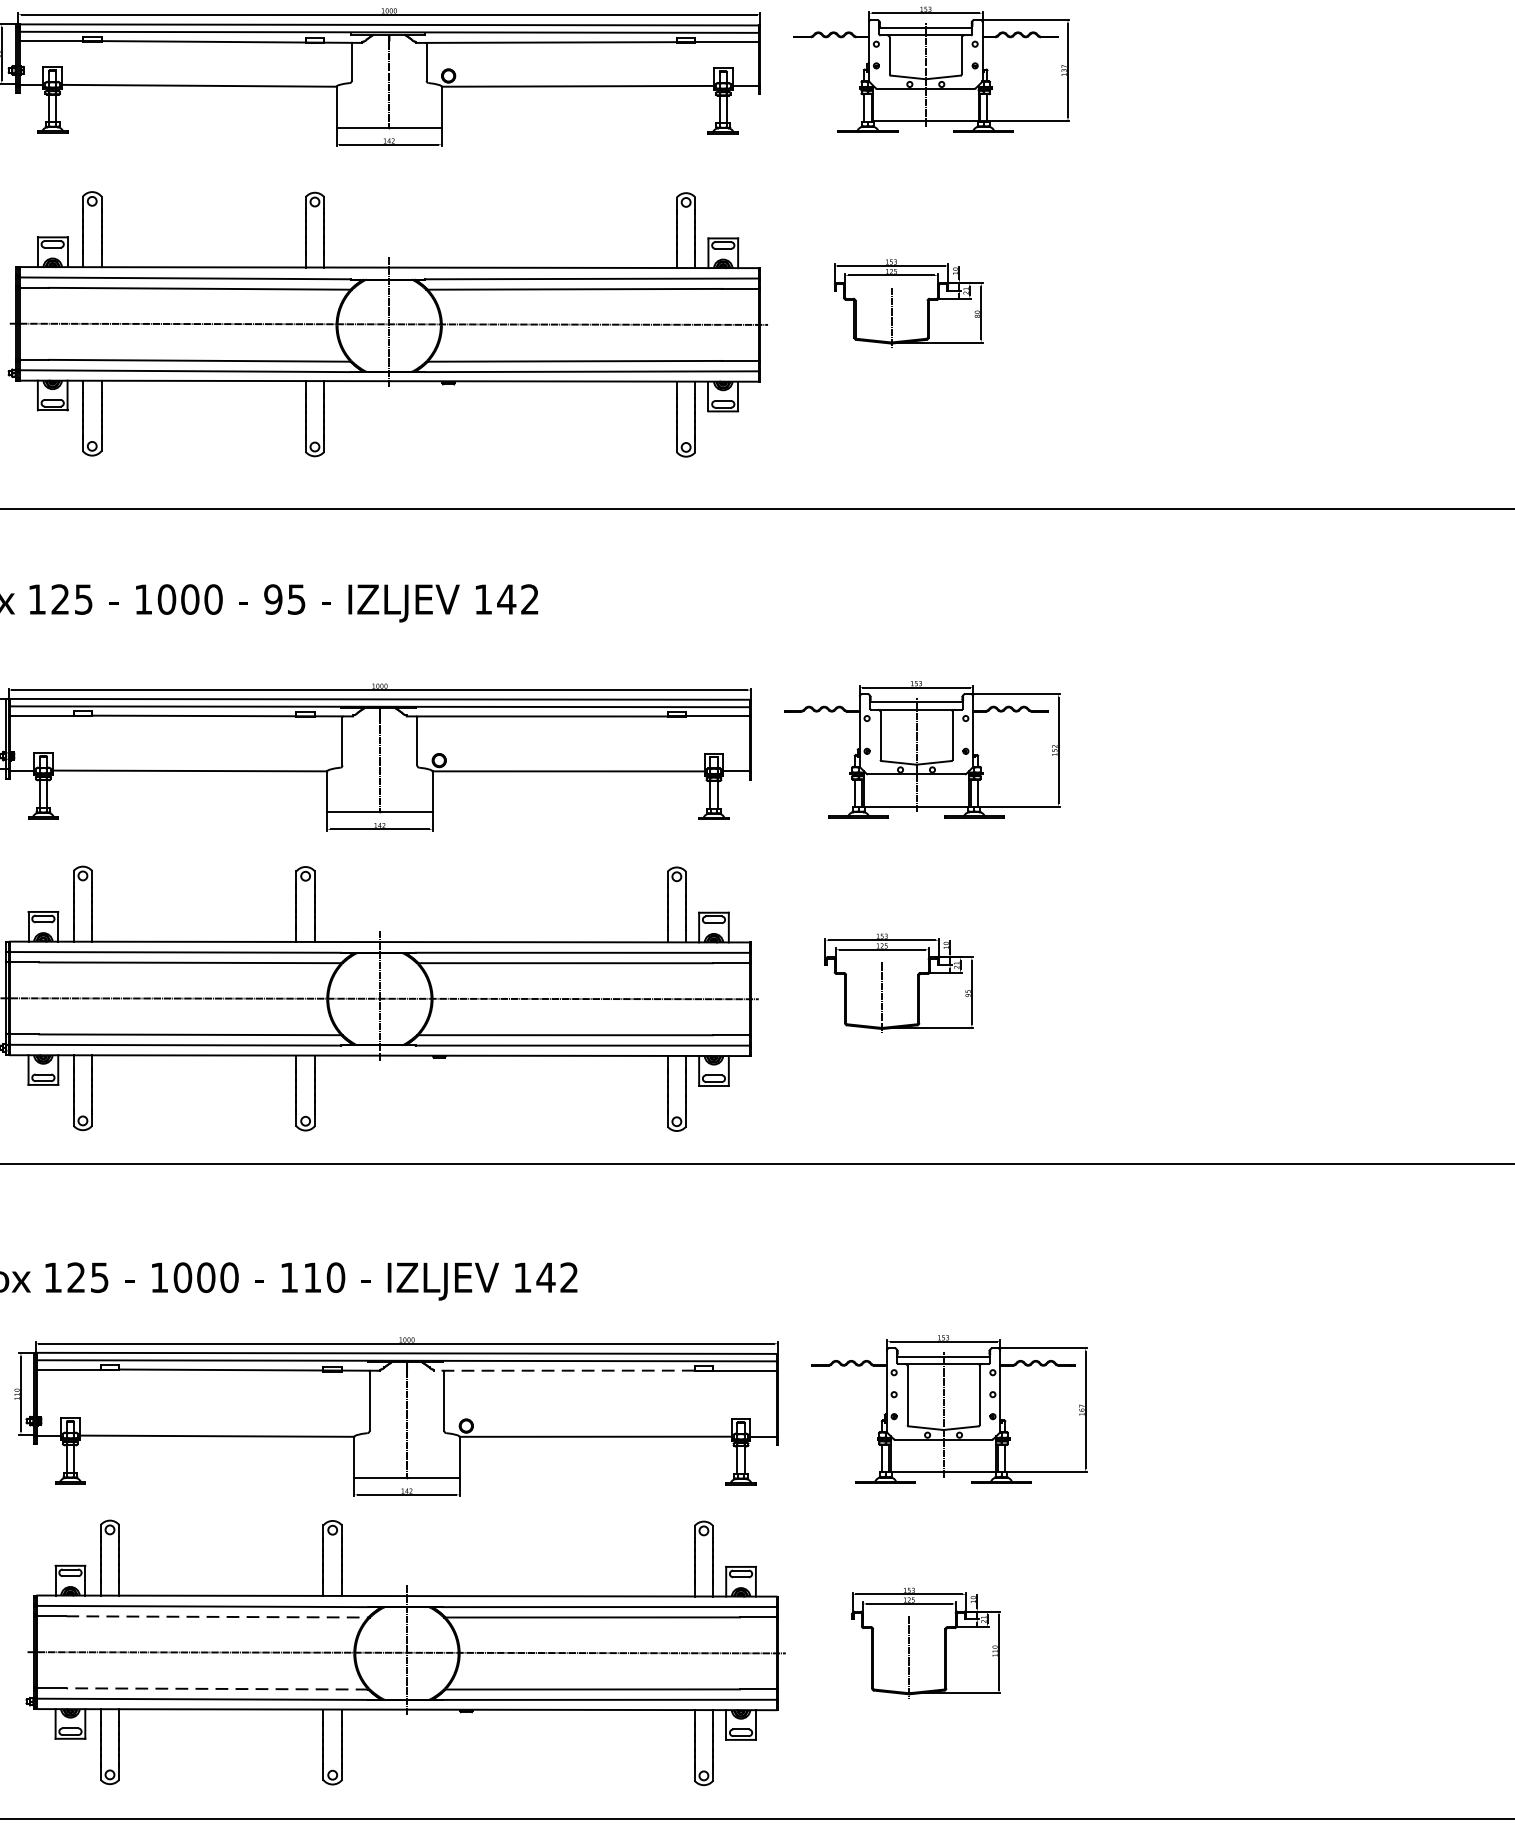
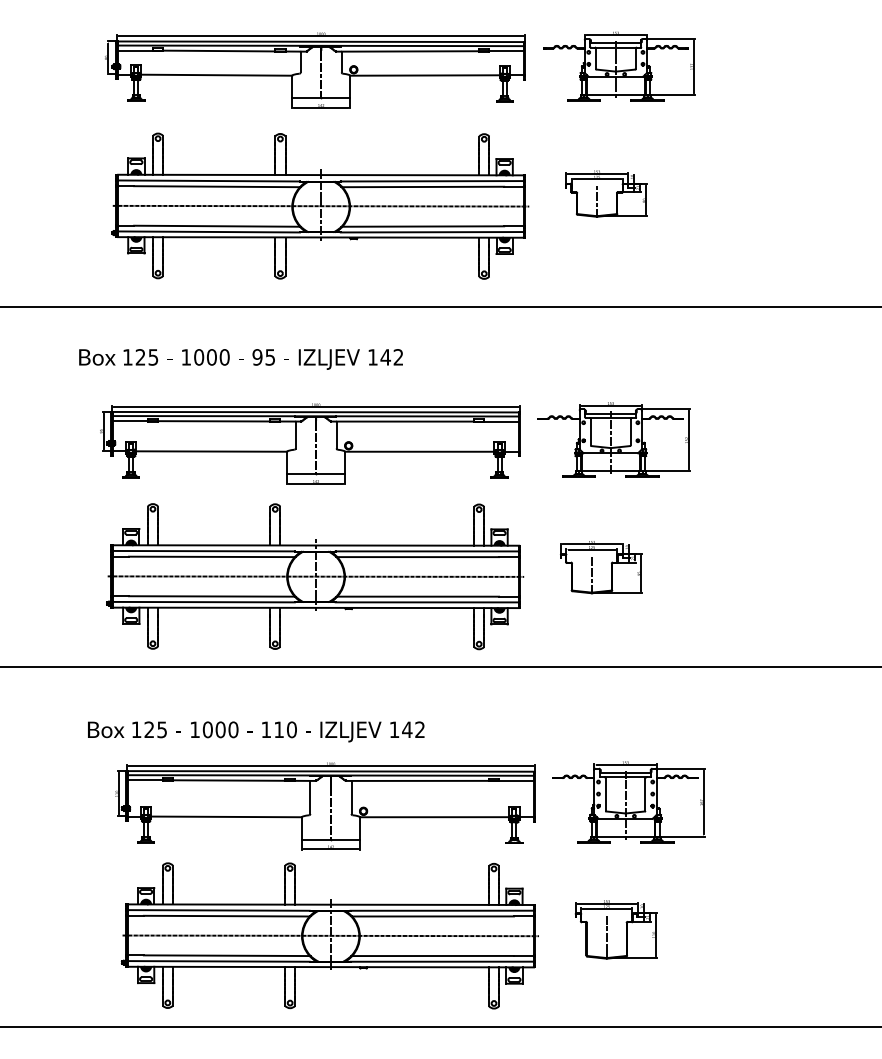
line: (564, 1369) -> (417, 780), dashed -> solid
line: (216, 1617) -> (226, 916), dashed -> solid
line: (216, 1688) -> (226, 955), dashed -> solid

